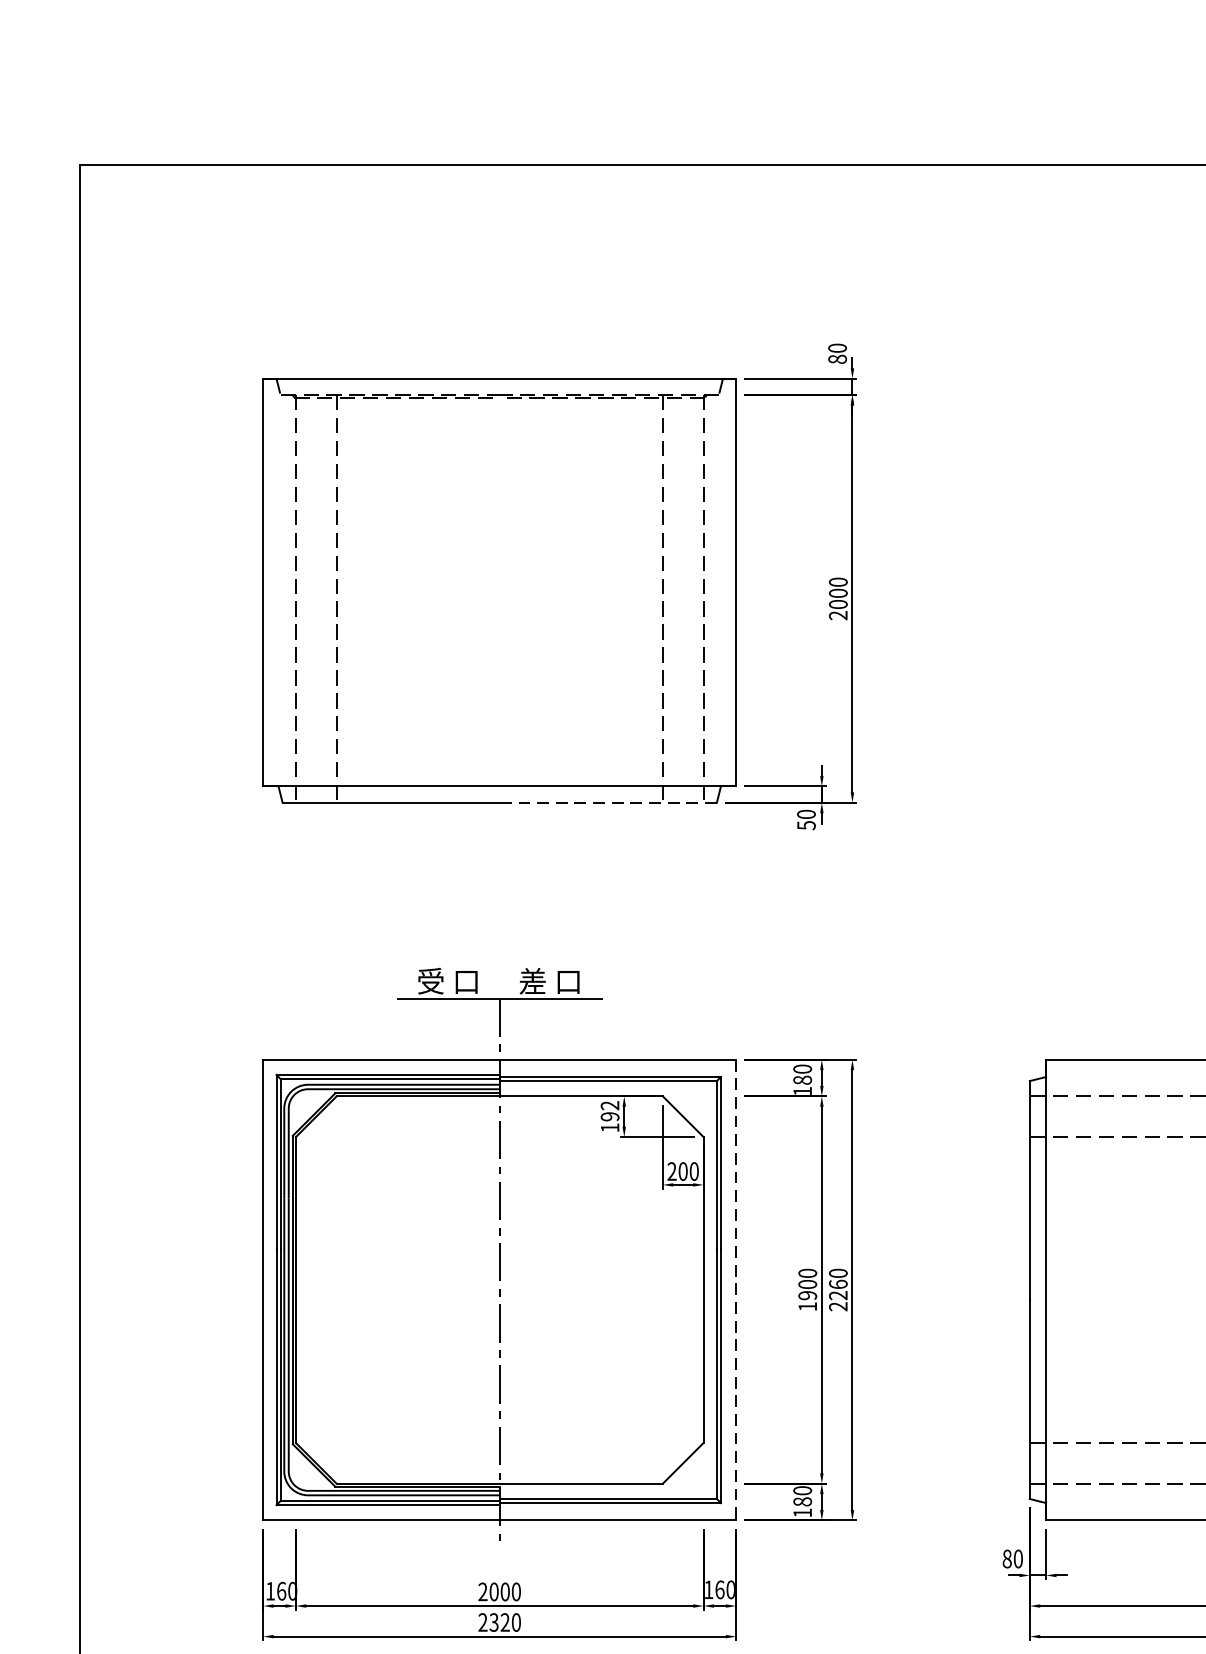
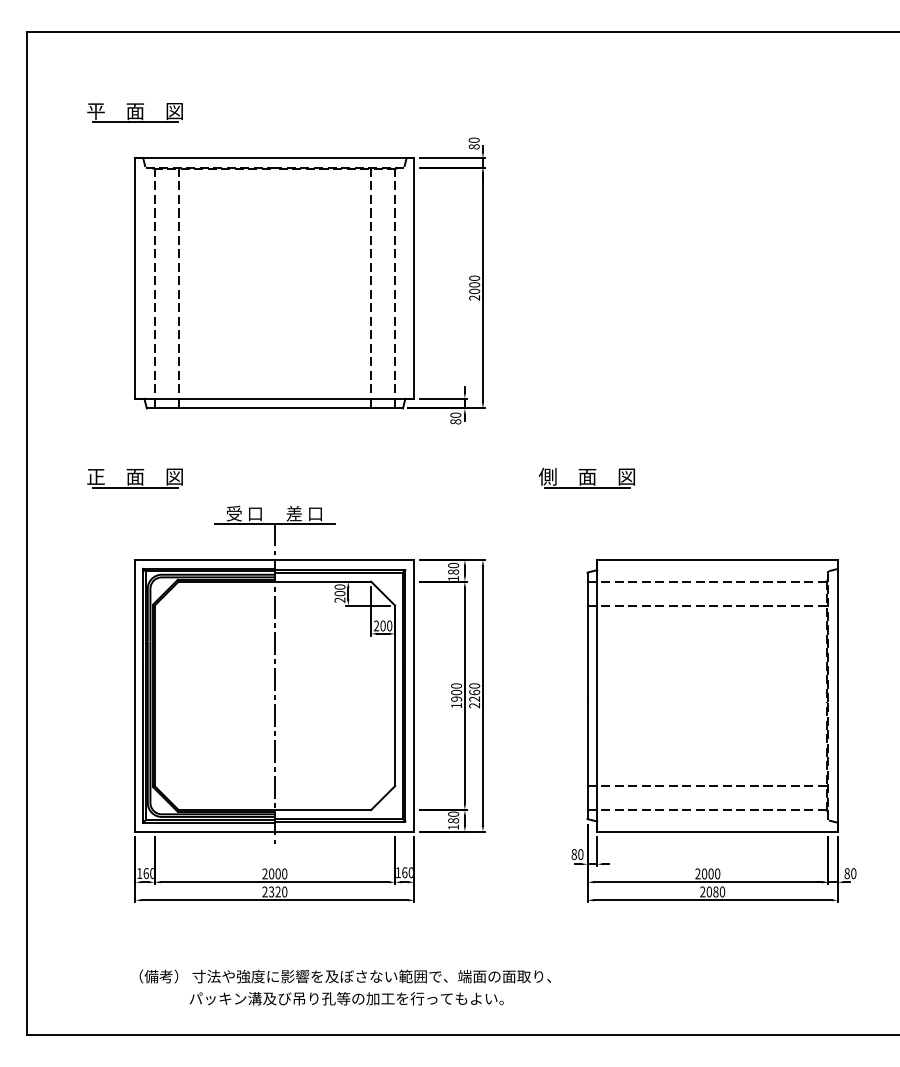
part: (261, 301) -> (134, 112), added
line: (607, 802) -> (338, 408), dashed -> solid
text: (805, 824) -> (455, 421), 50 -> 80
part: (261, 921) -> (134, 478), added
part: (1027, 921) -> (586, 478), added
text: (609, 1116) -> (339, 593), 192 -> 200
line: (736, 1289) -> (414, 695), dashed -> solid

